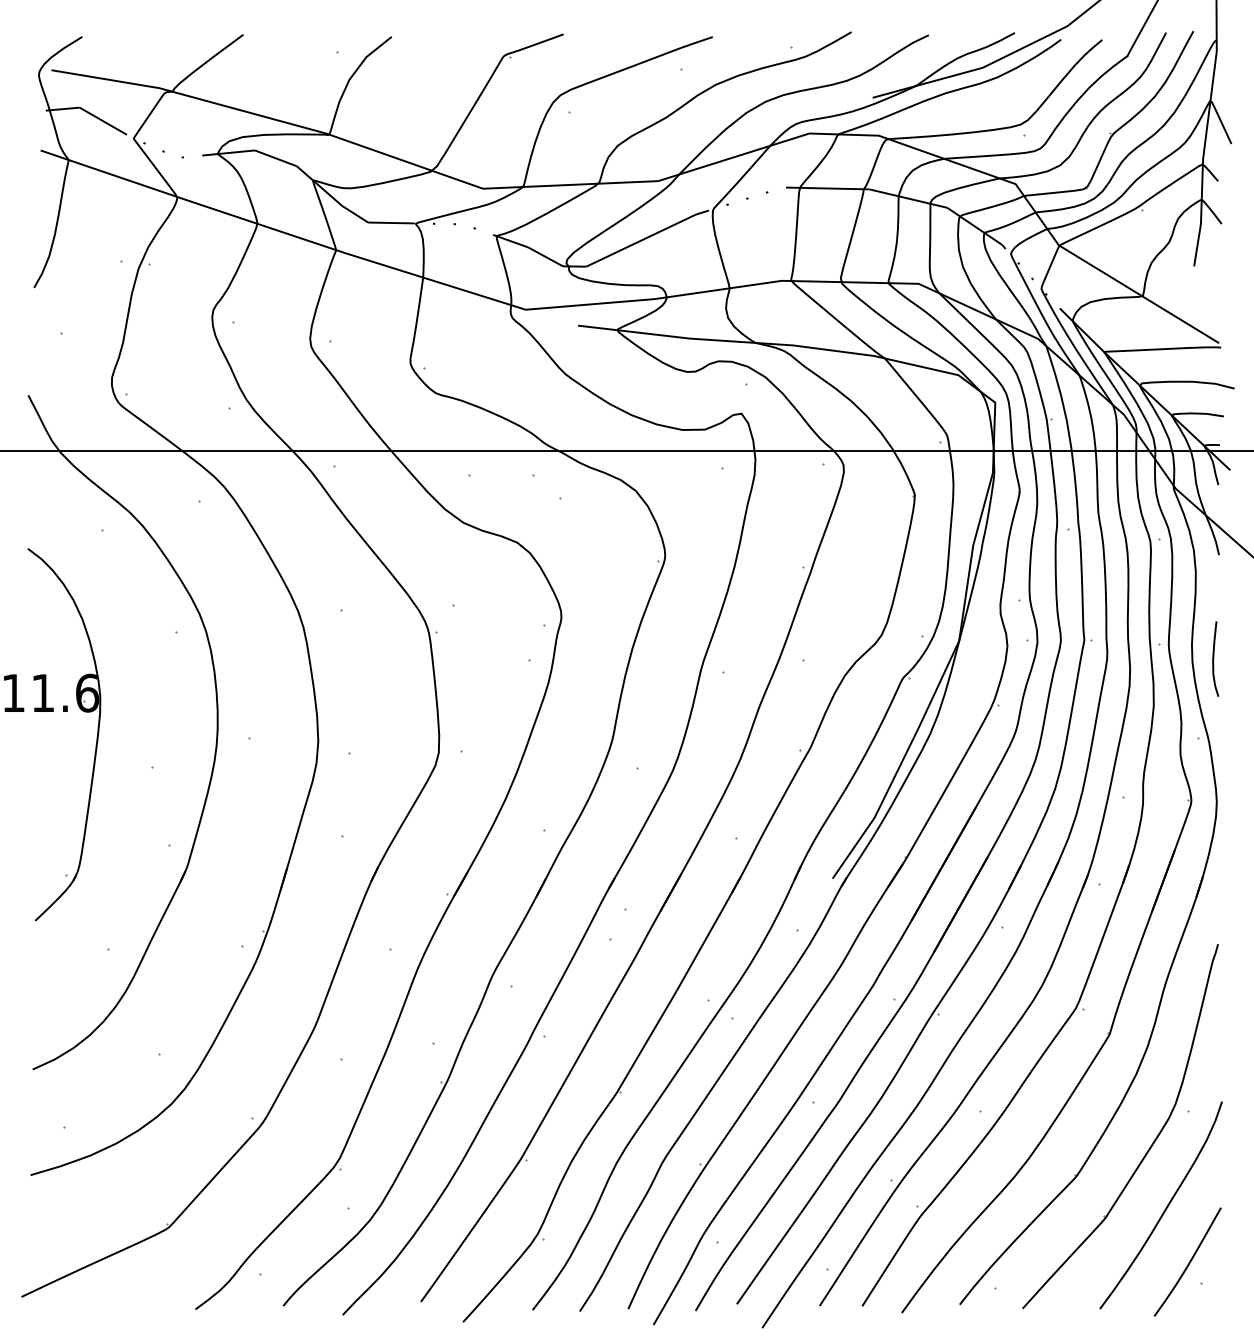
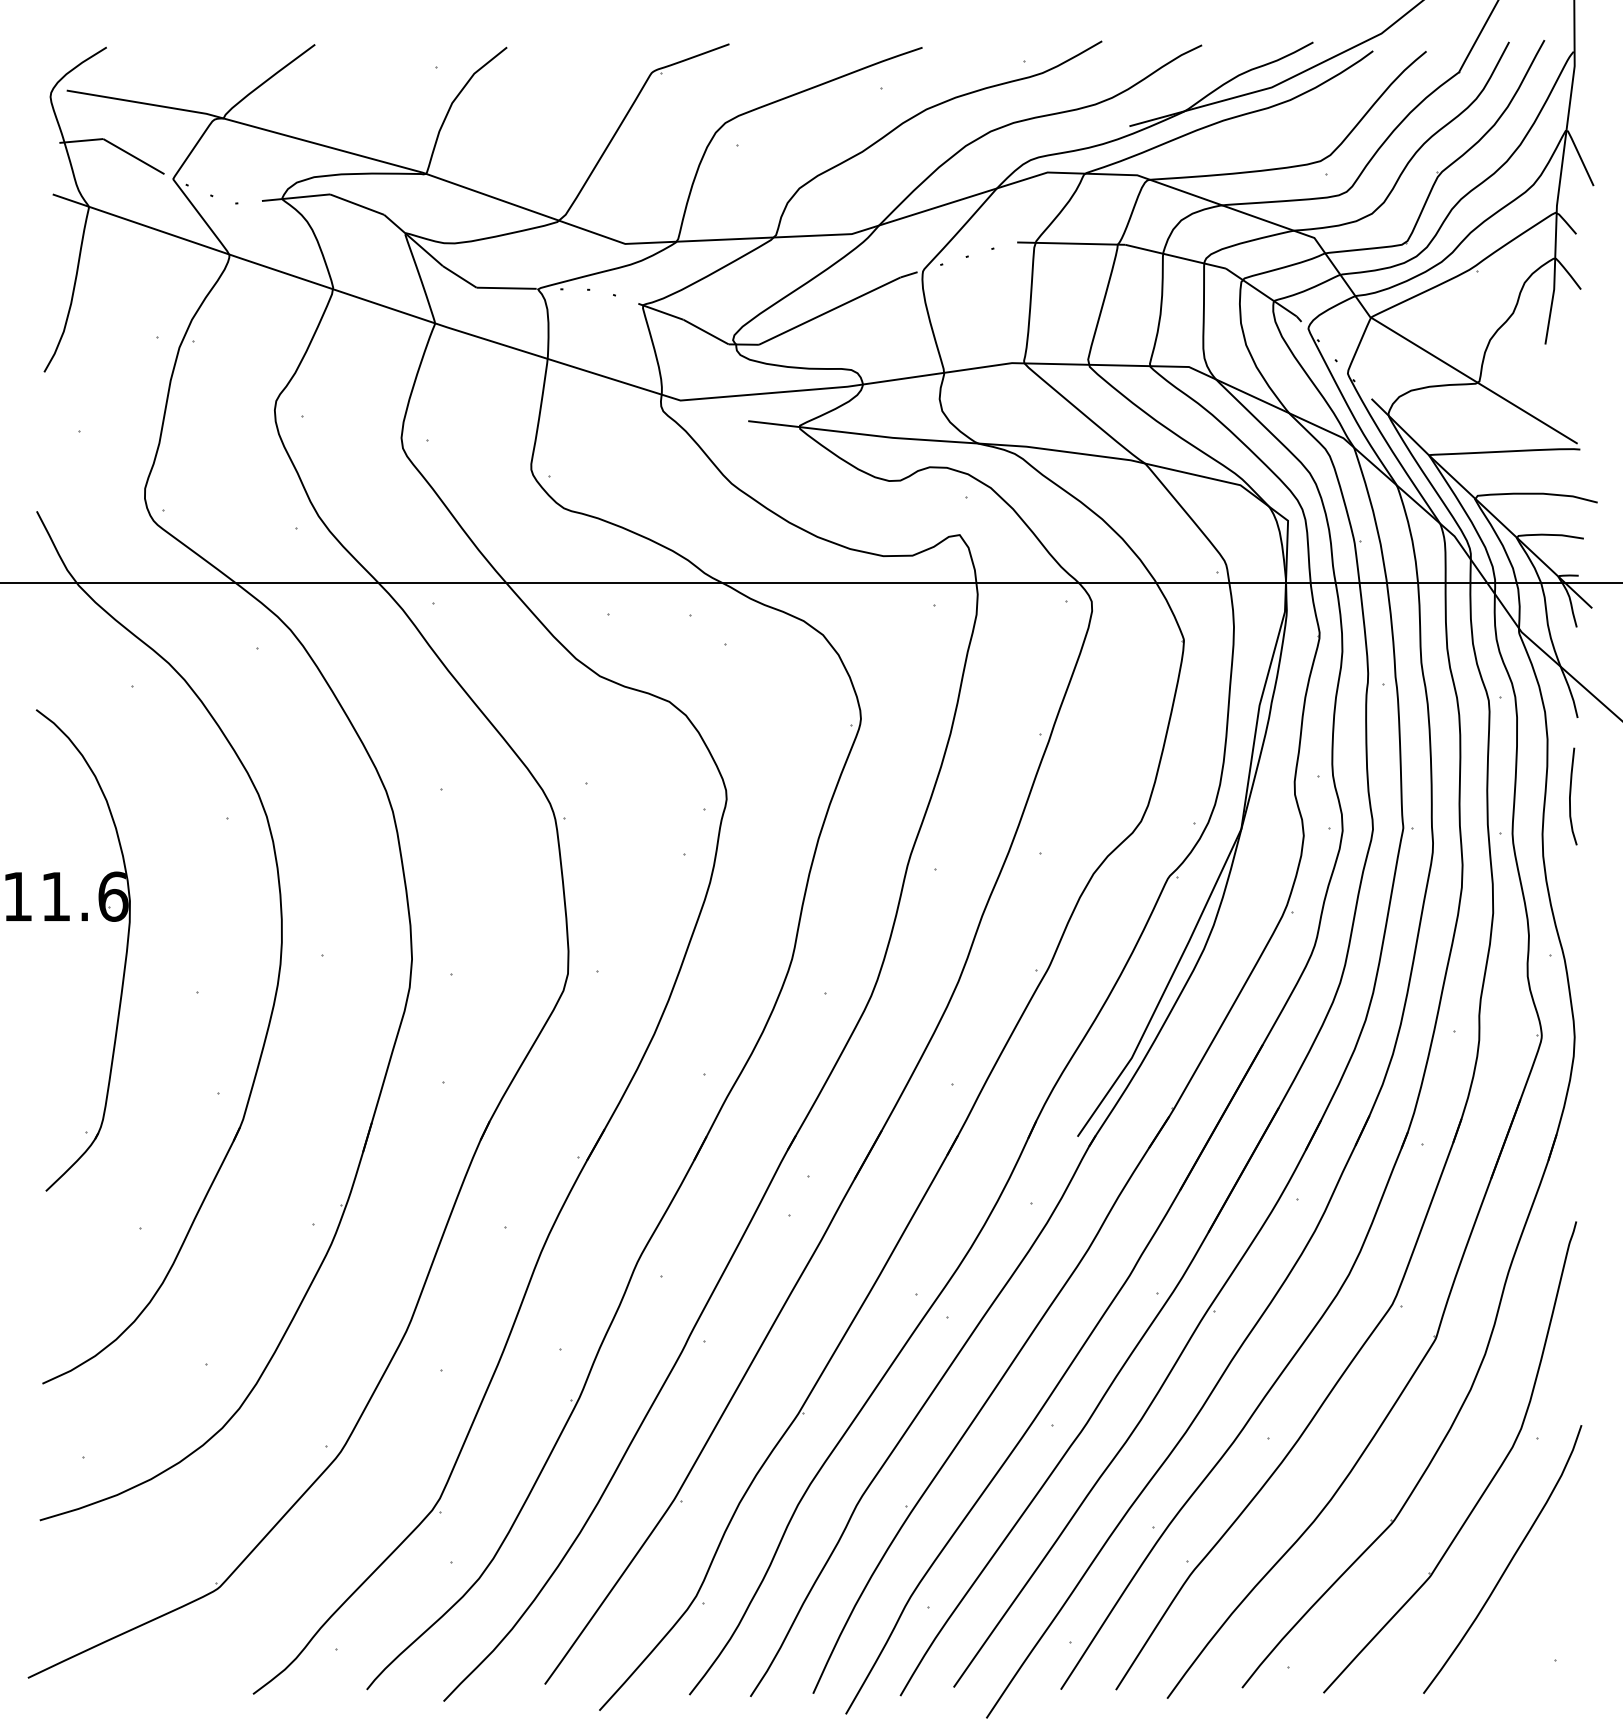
curve: (1213, 659) -> (1570, 796), moved
curve: (1188, 1262) -> (1538, 1633), removed

